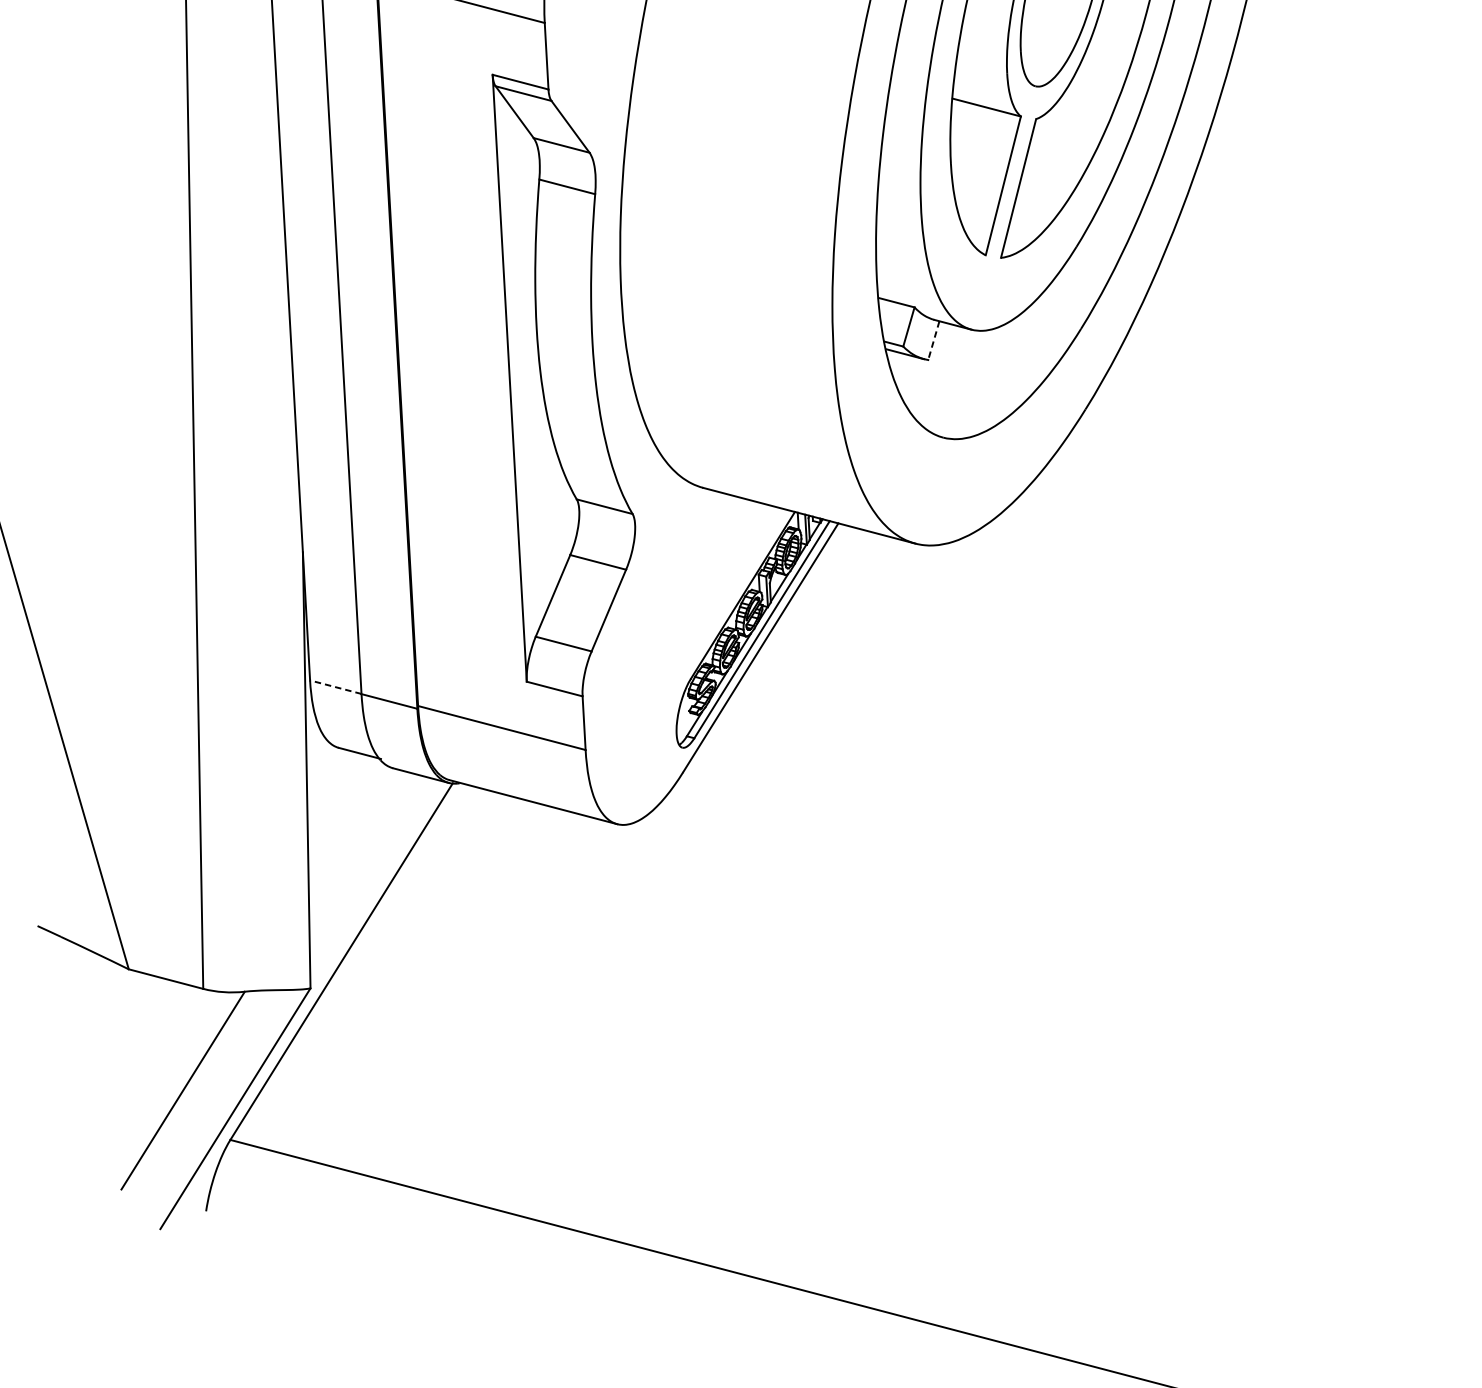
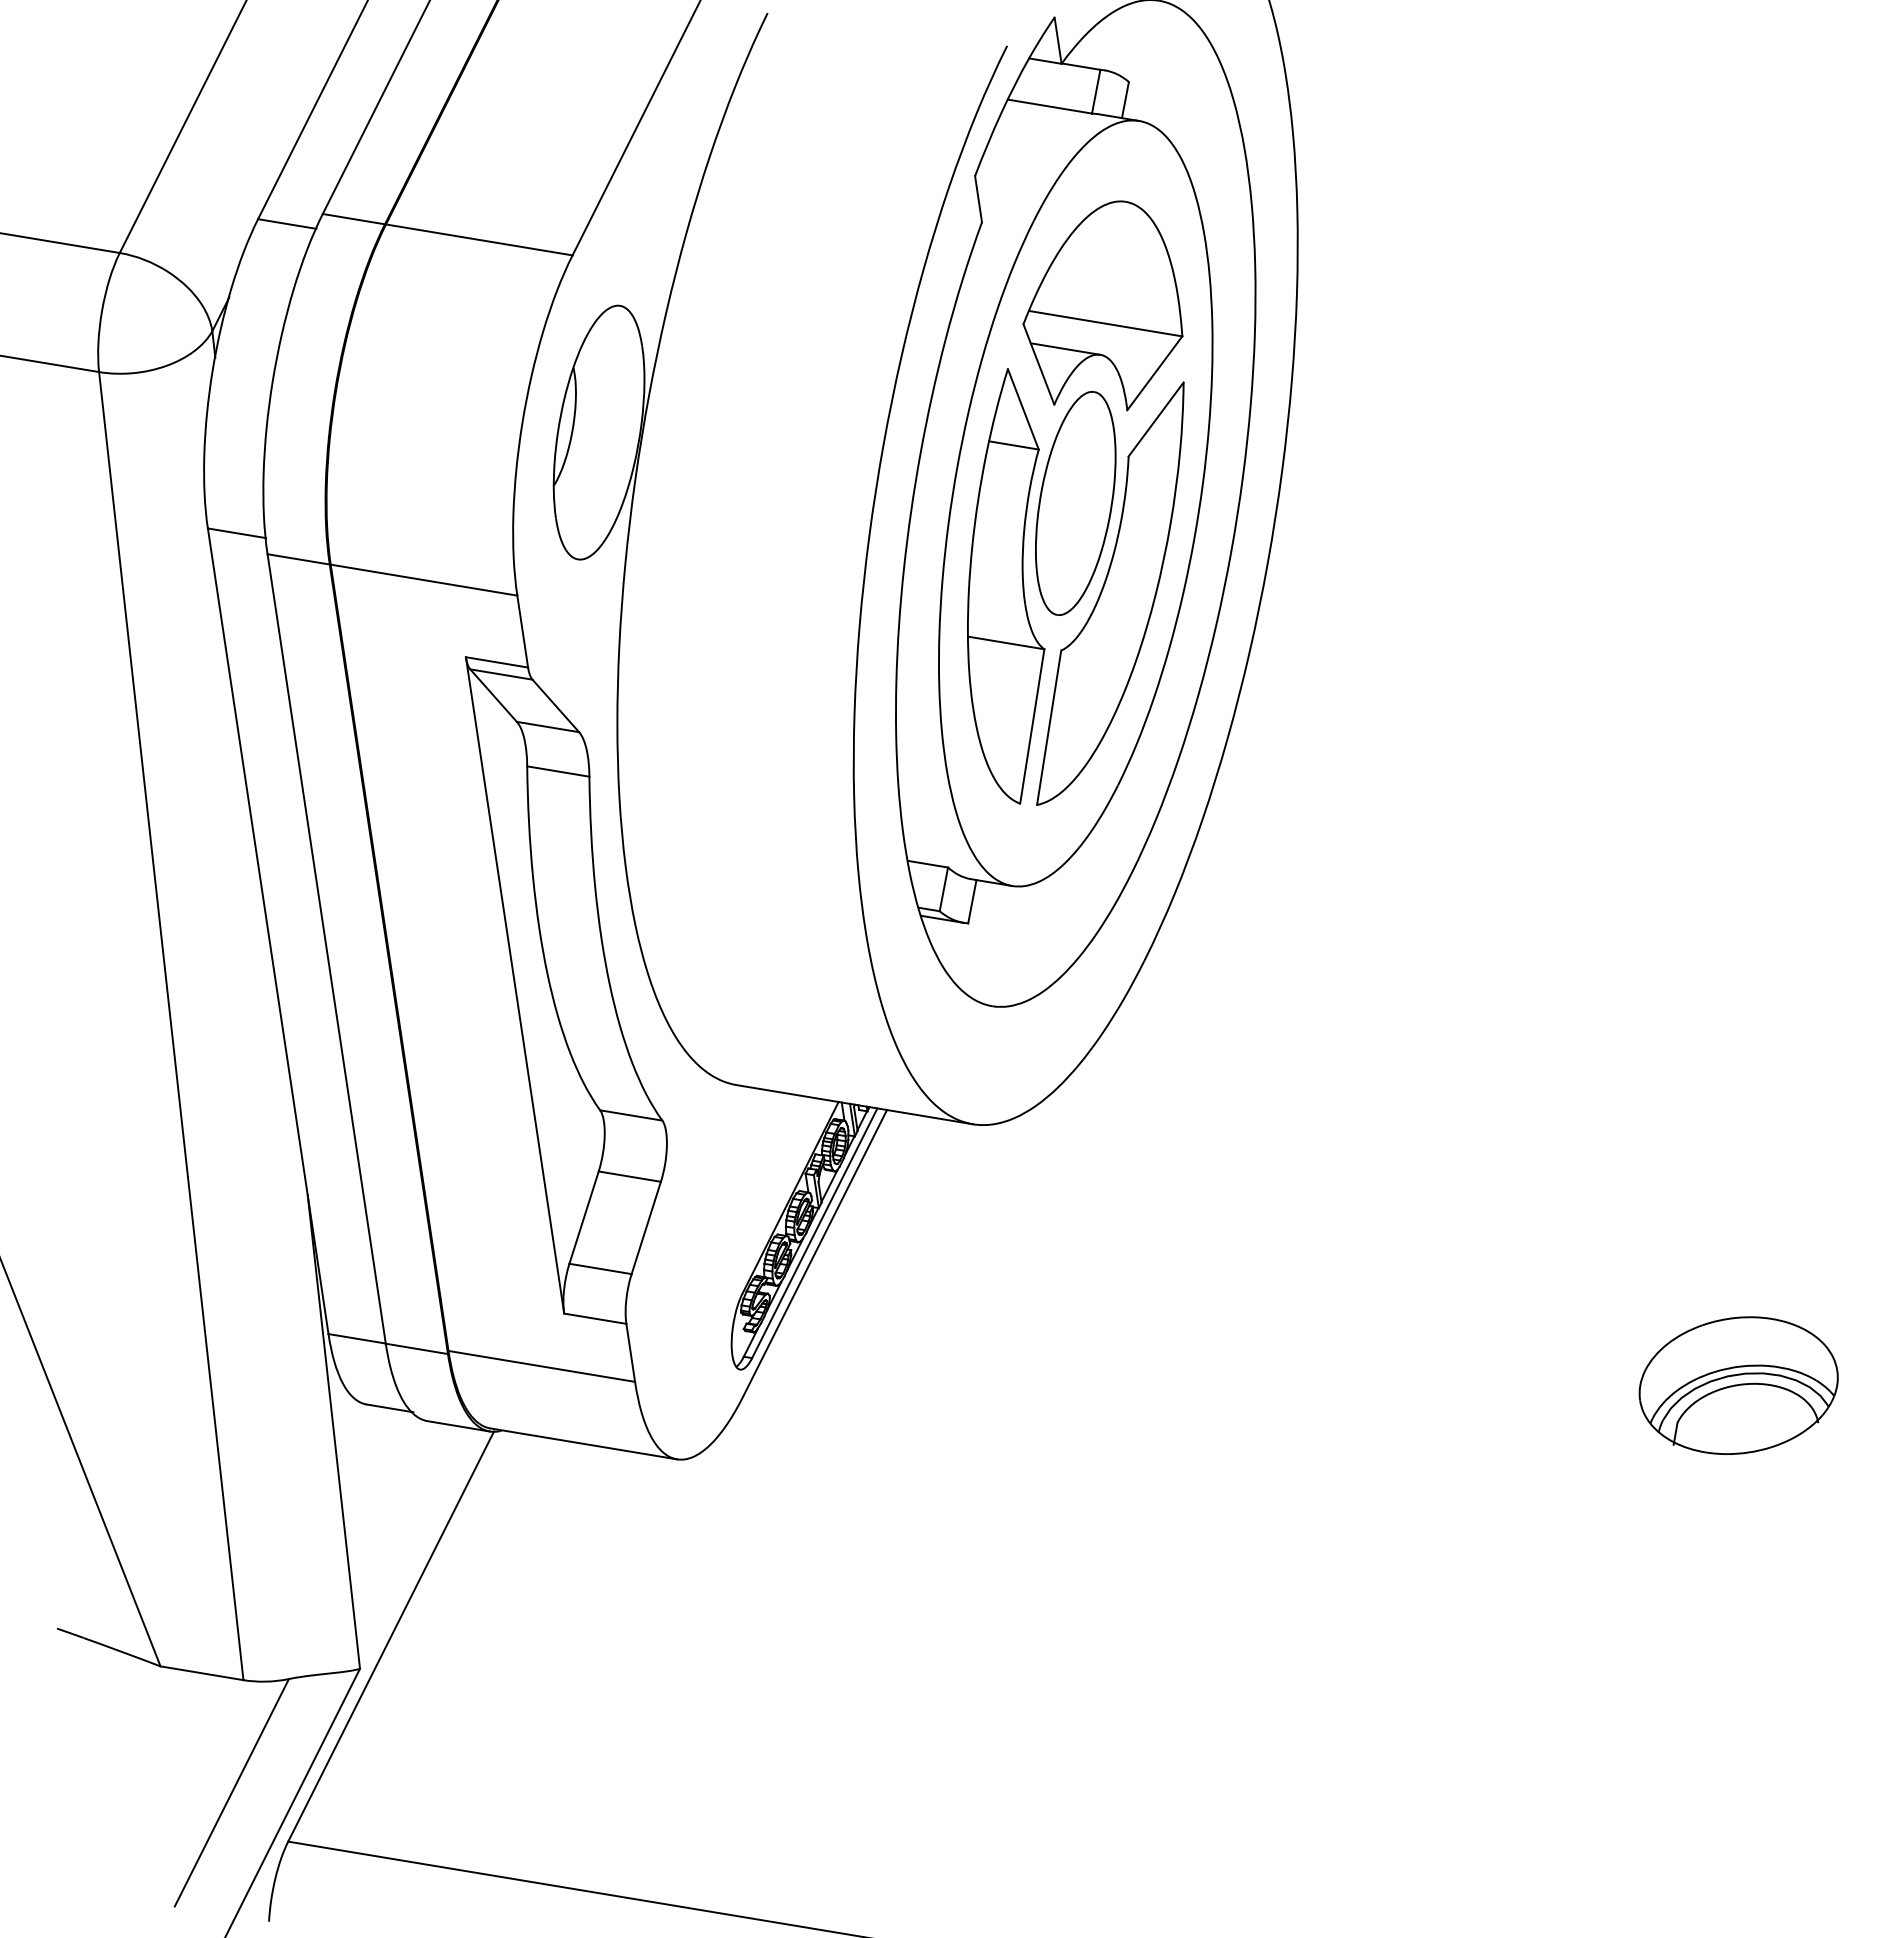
line: (933, 340) -> (972, 901), dashed -> solid
line: (335, 686) -> (356, 1338), dashed -> solid

